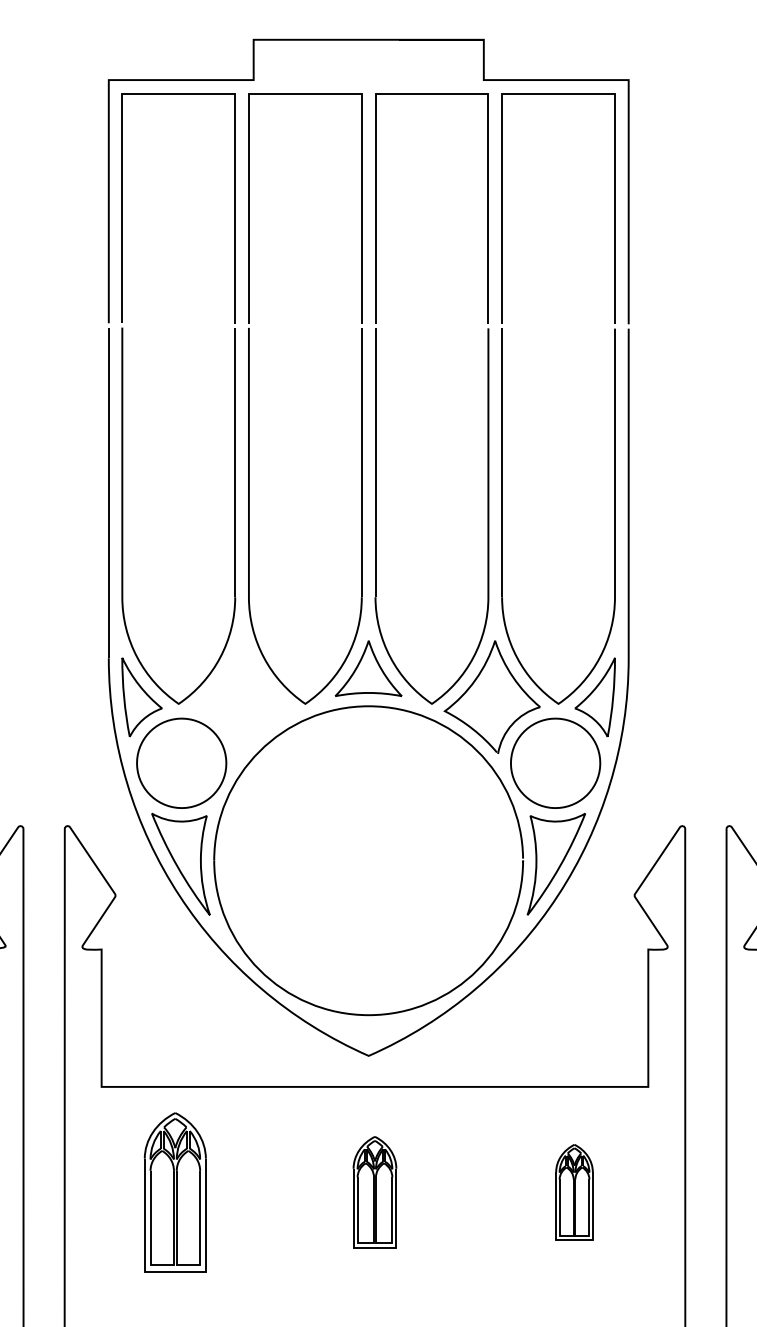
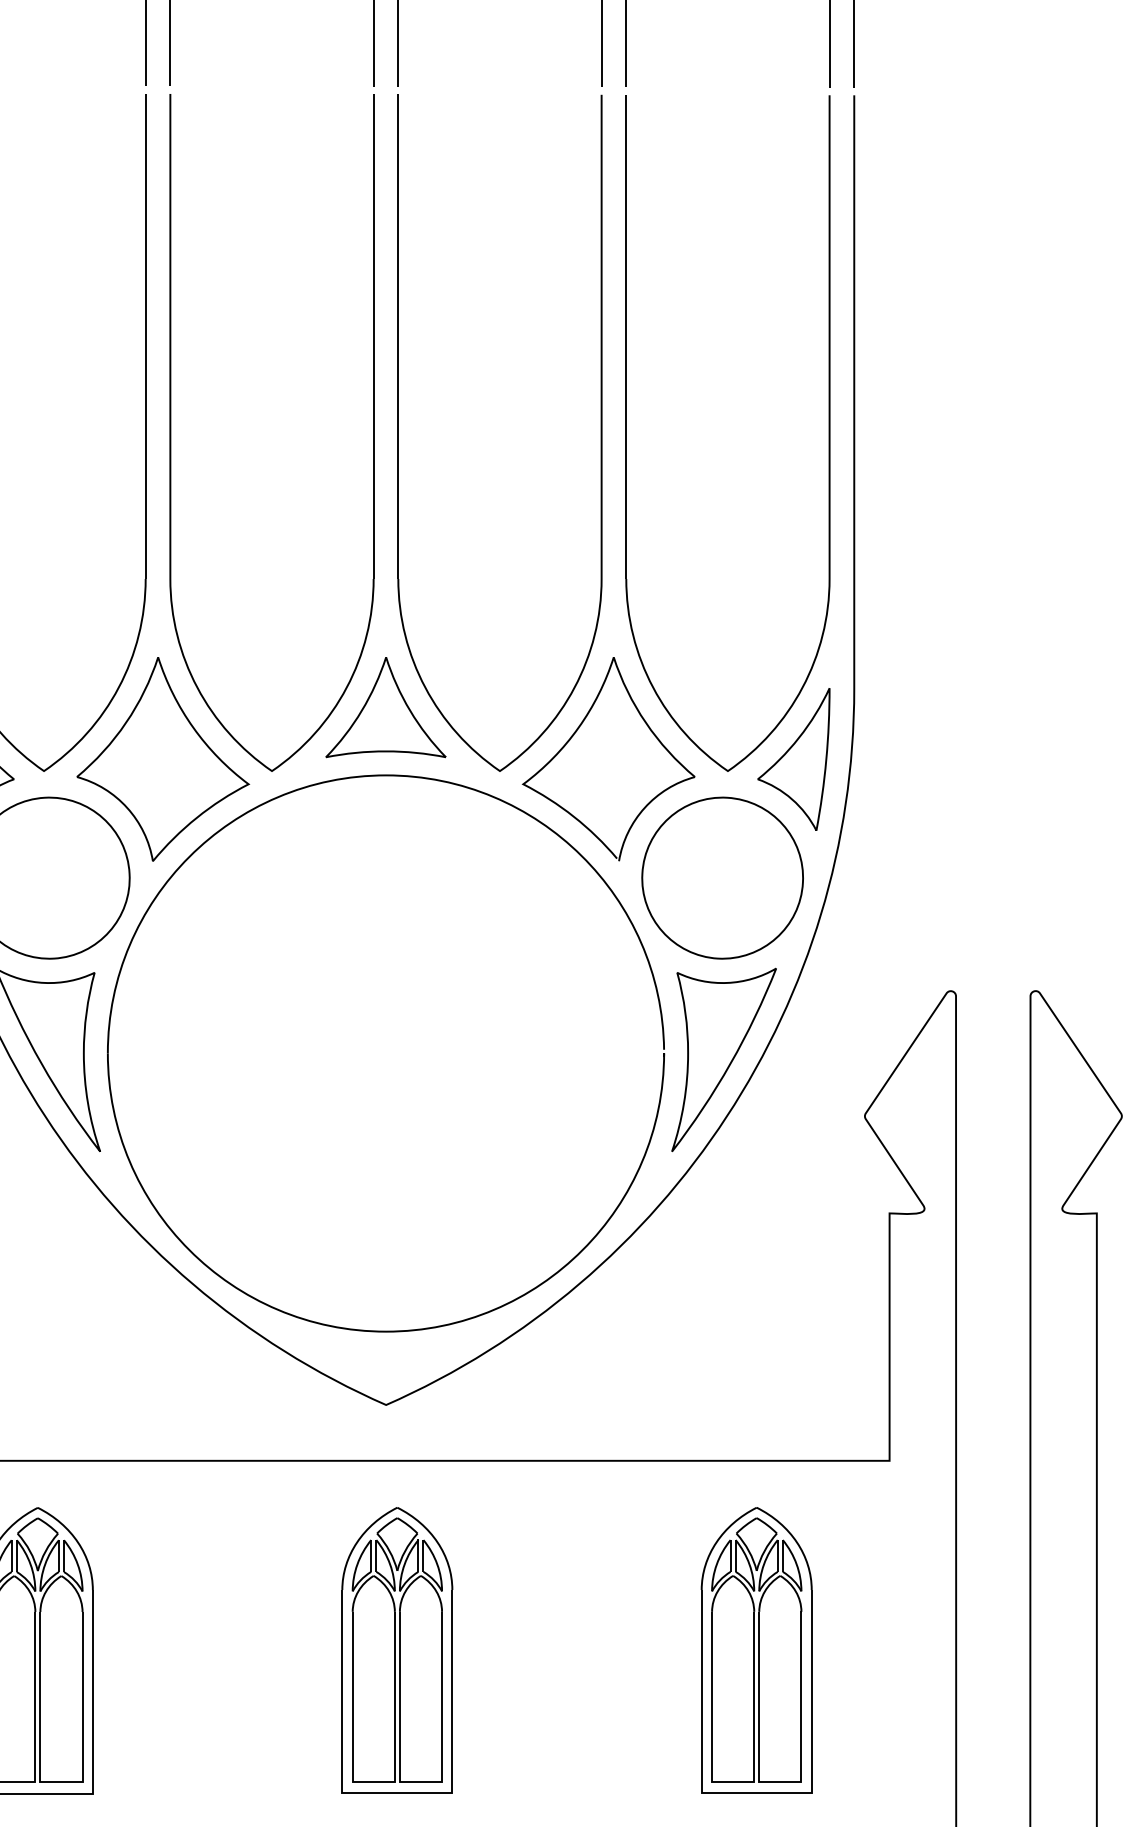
part: (244, 697) -> (162, 759), added
part: (374, 1192) -> (396, 1650), size x1.43
part: (574, 1192) -> (756, 1650), size x1.67

